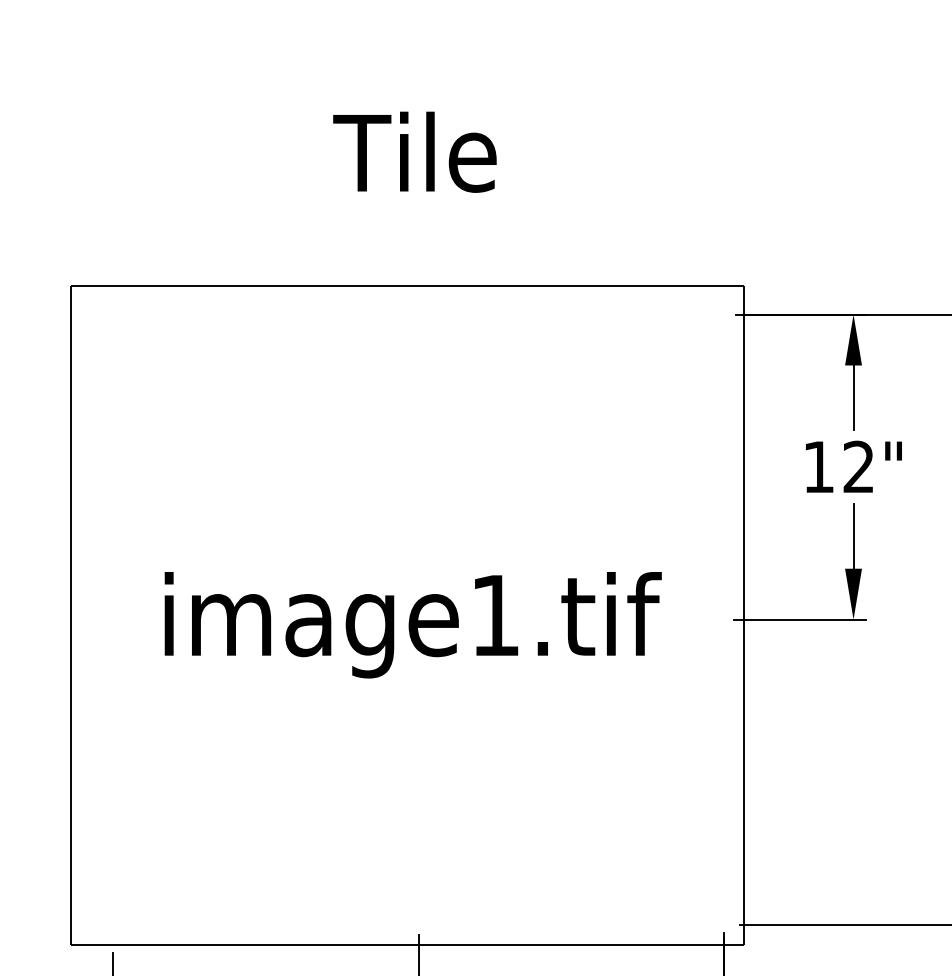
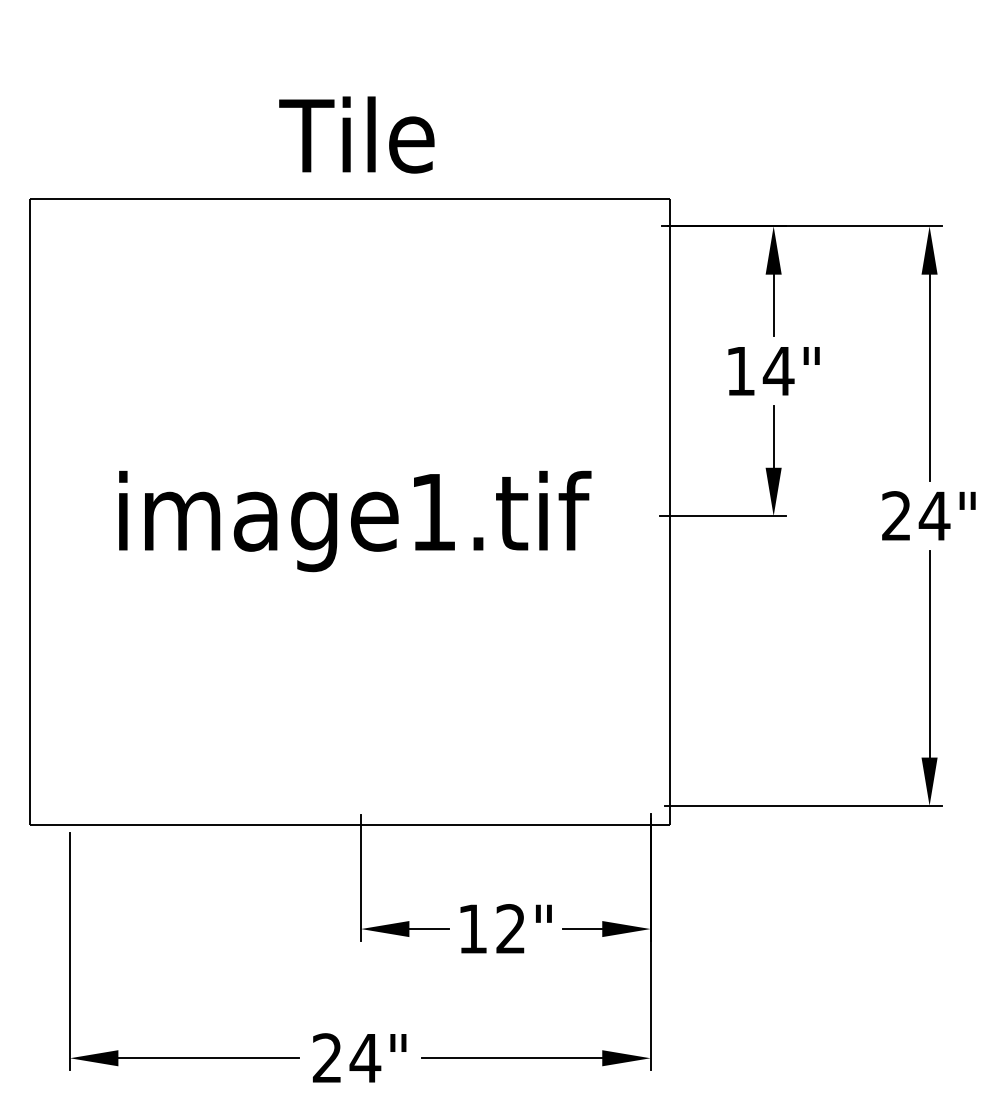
text: (414, 151) -> (356, 134), moved
text: (858, 466) -> (778, 370), 12" -> 14"

